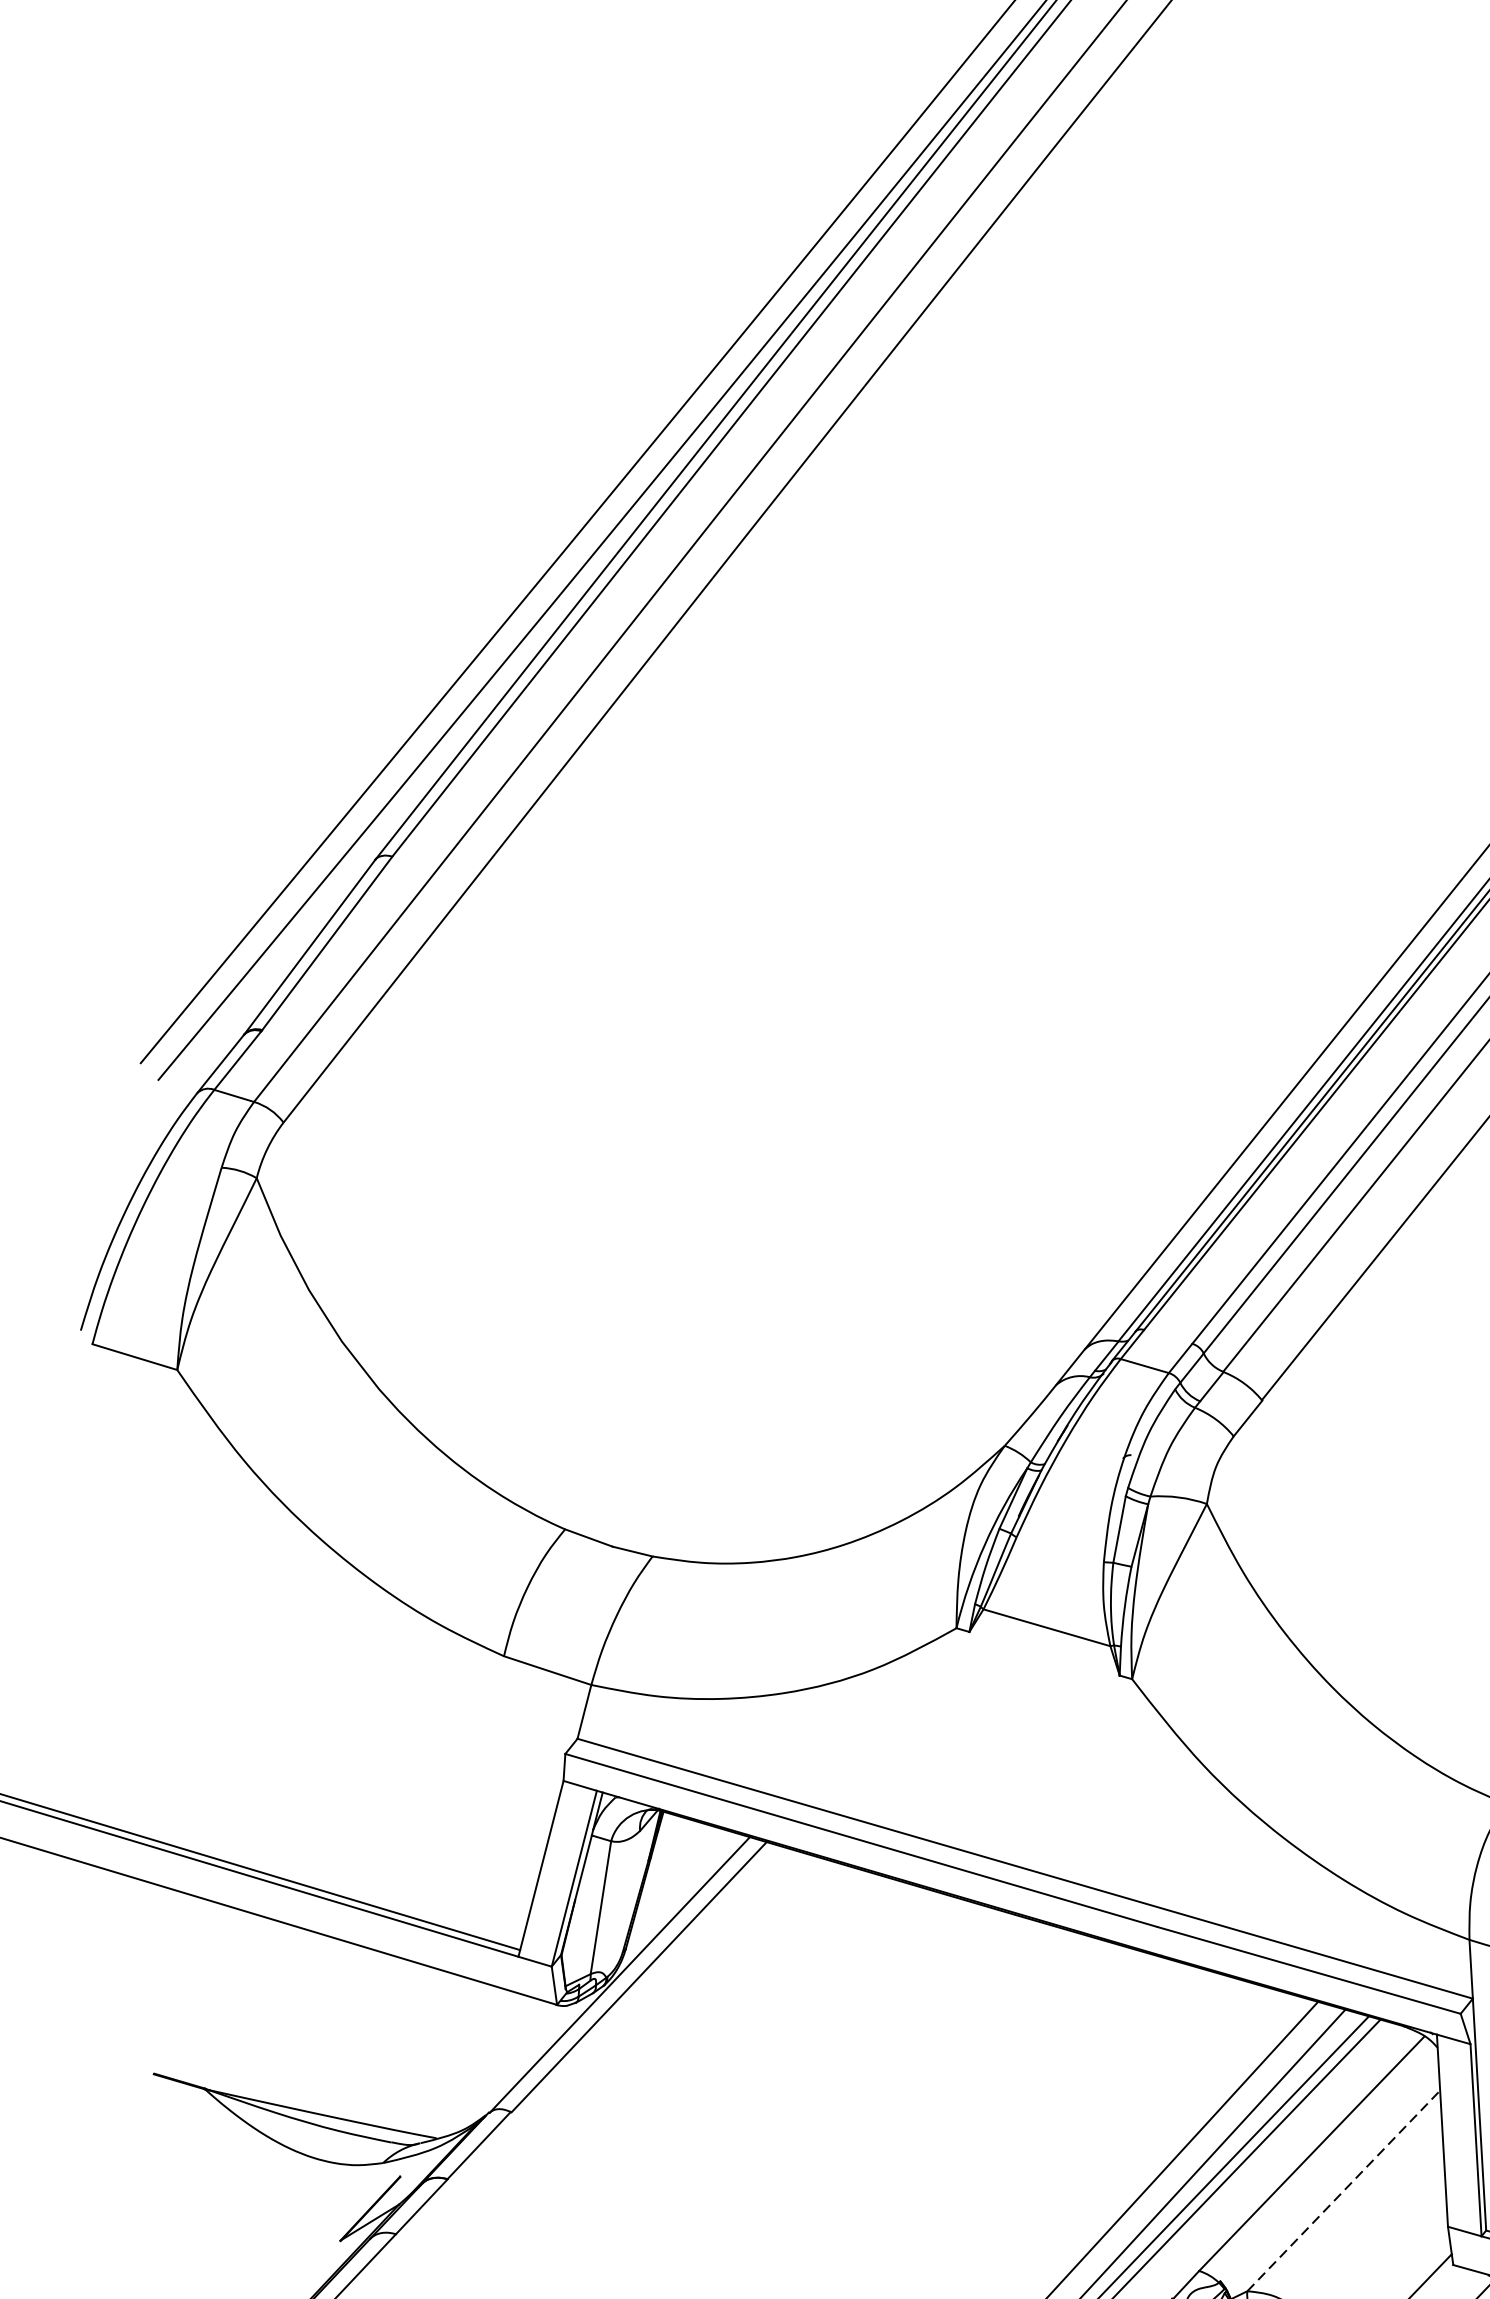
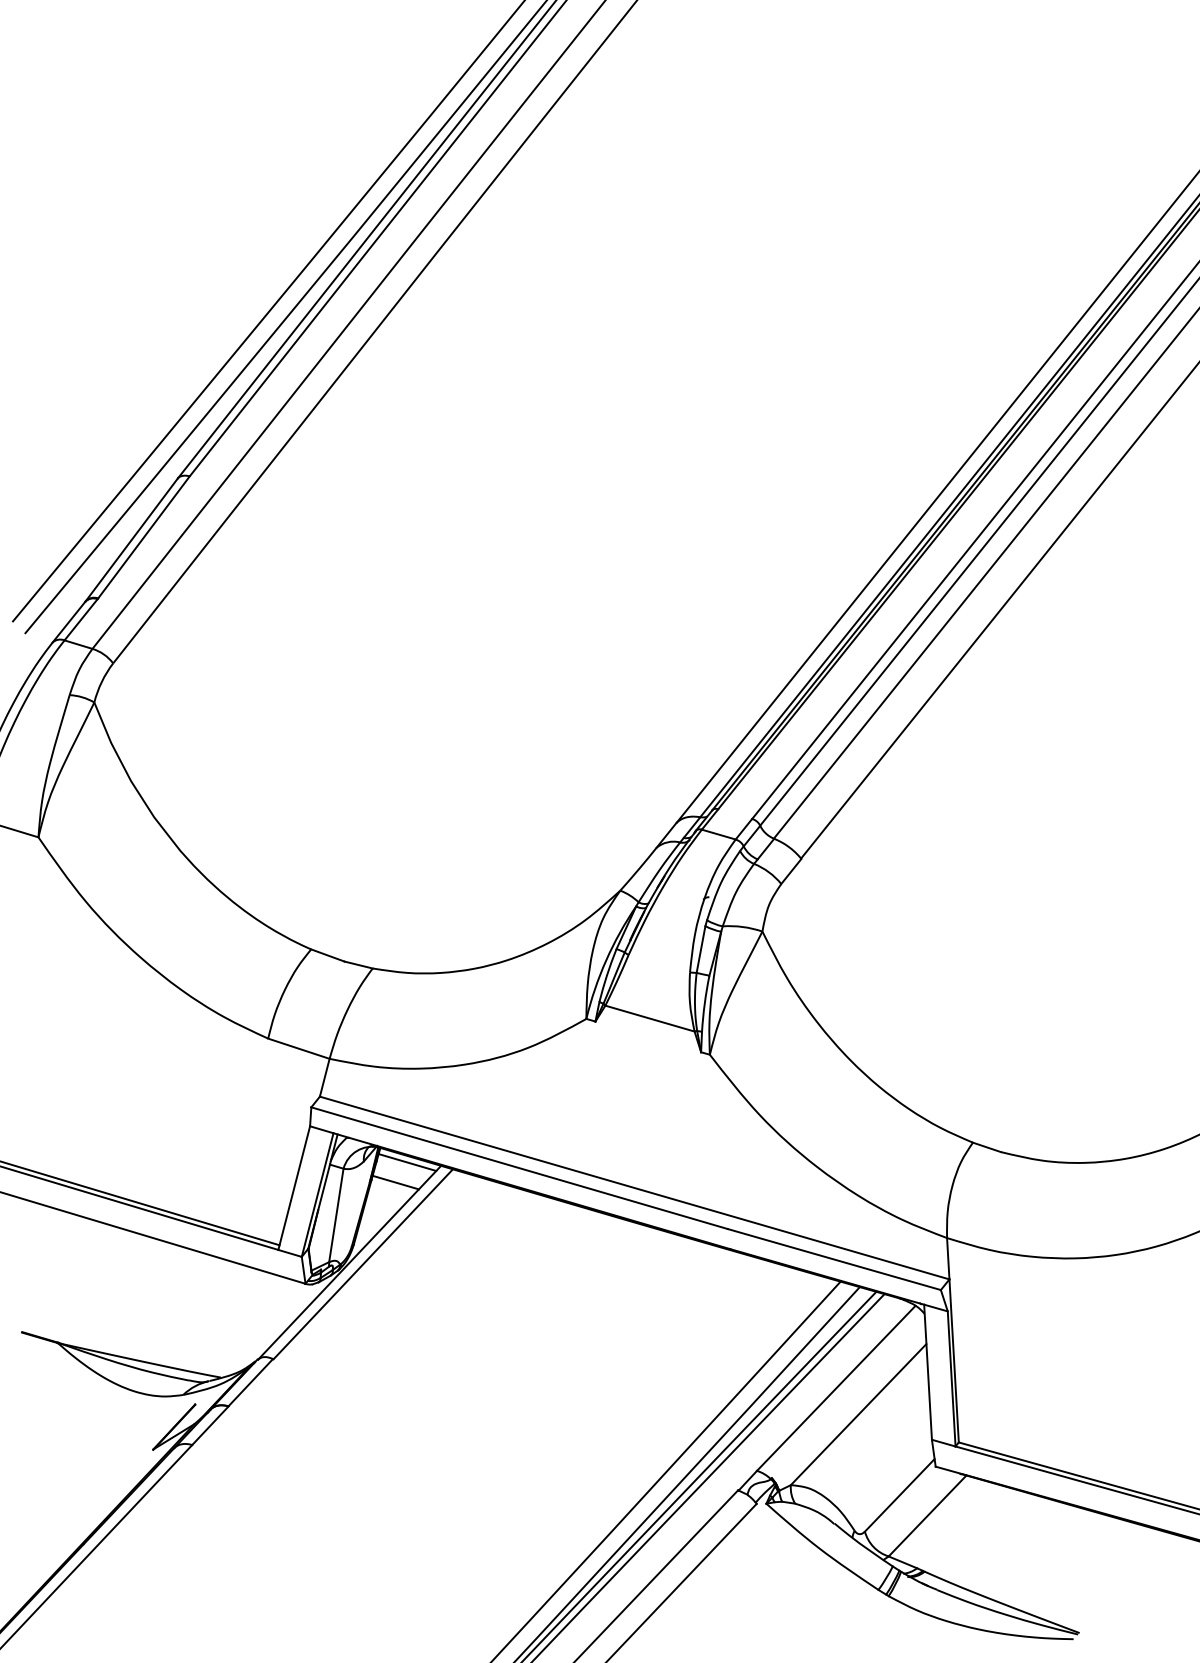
line: (702, 1832) -> (407, 1162), added
line: (685, 1860) -> (395, 1182), added
line: (1343, 2190) -> (858, 1414), dashed -> solid

